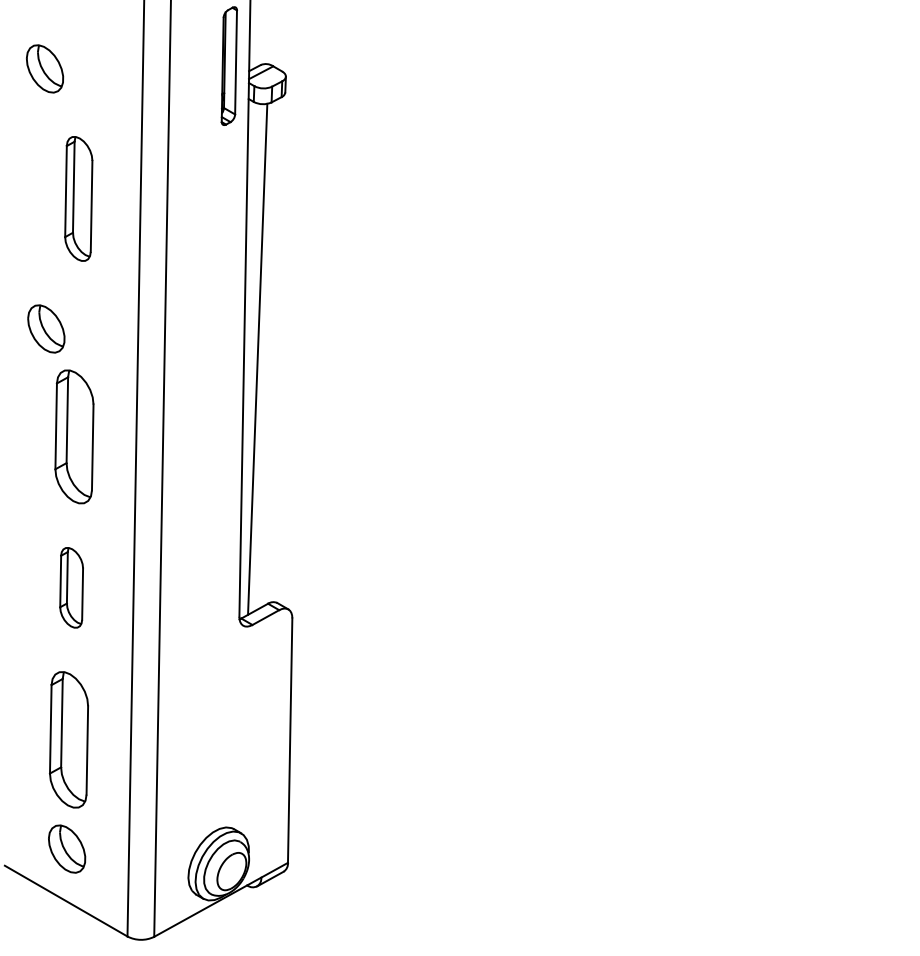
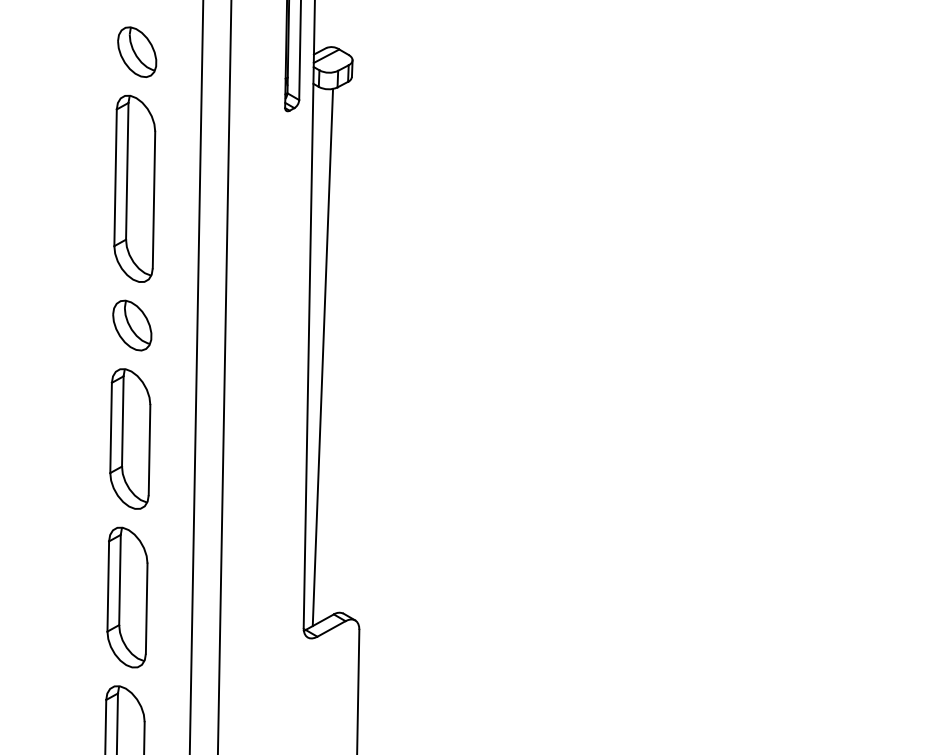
part: (45, 68) -> (137, 51), moved
part: (78, 198) -> (134, 188), size x1.43
part: (46, 328) -> (132, 325), moved
part: (71, 587) -> (127, 597), size x1.67

